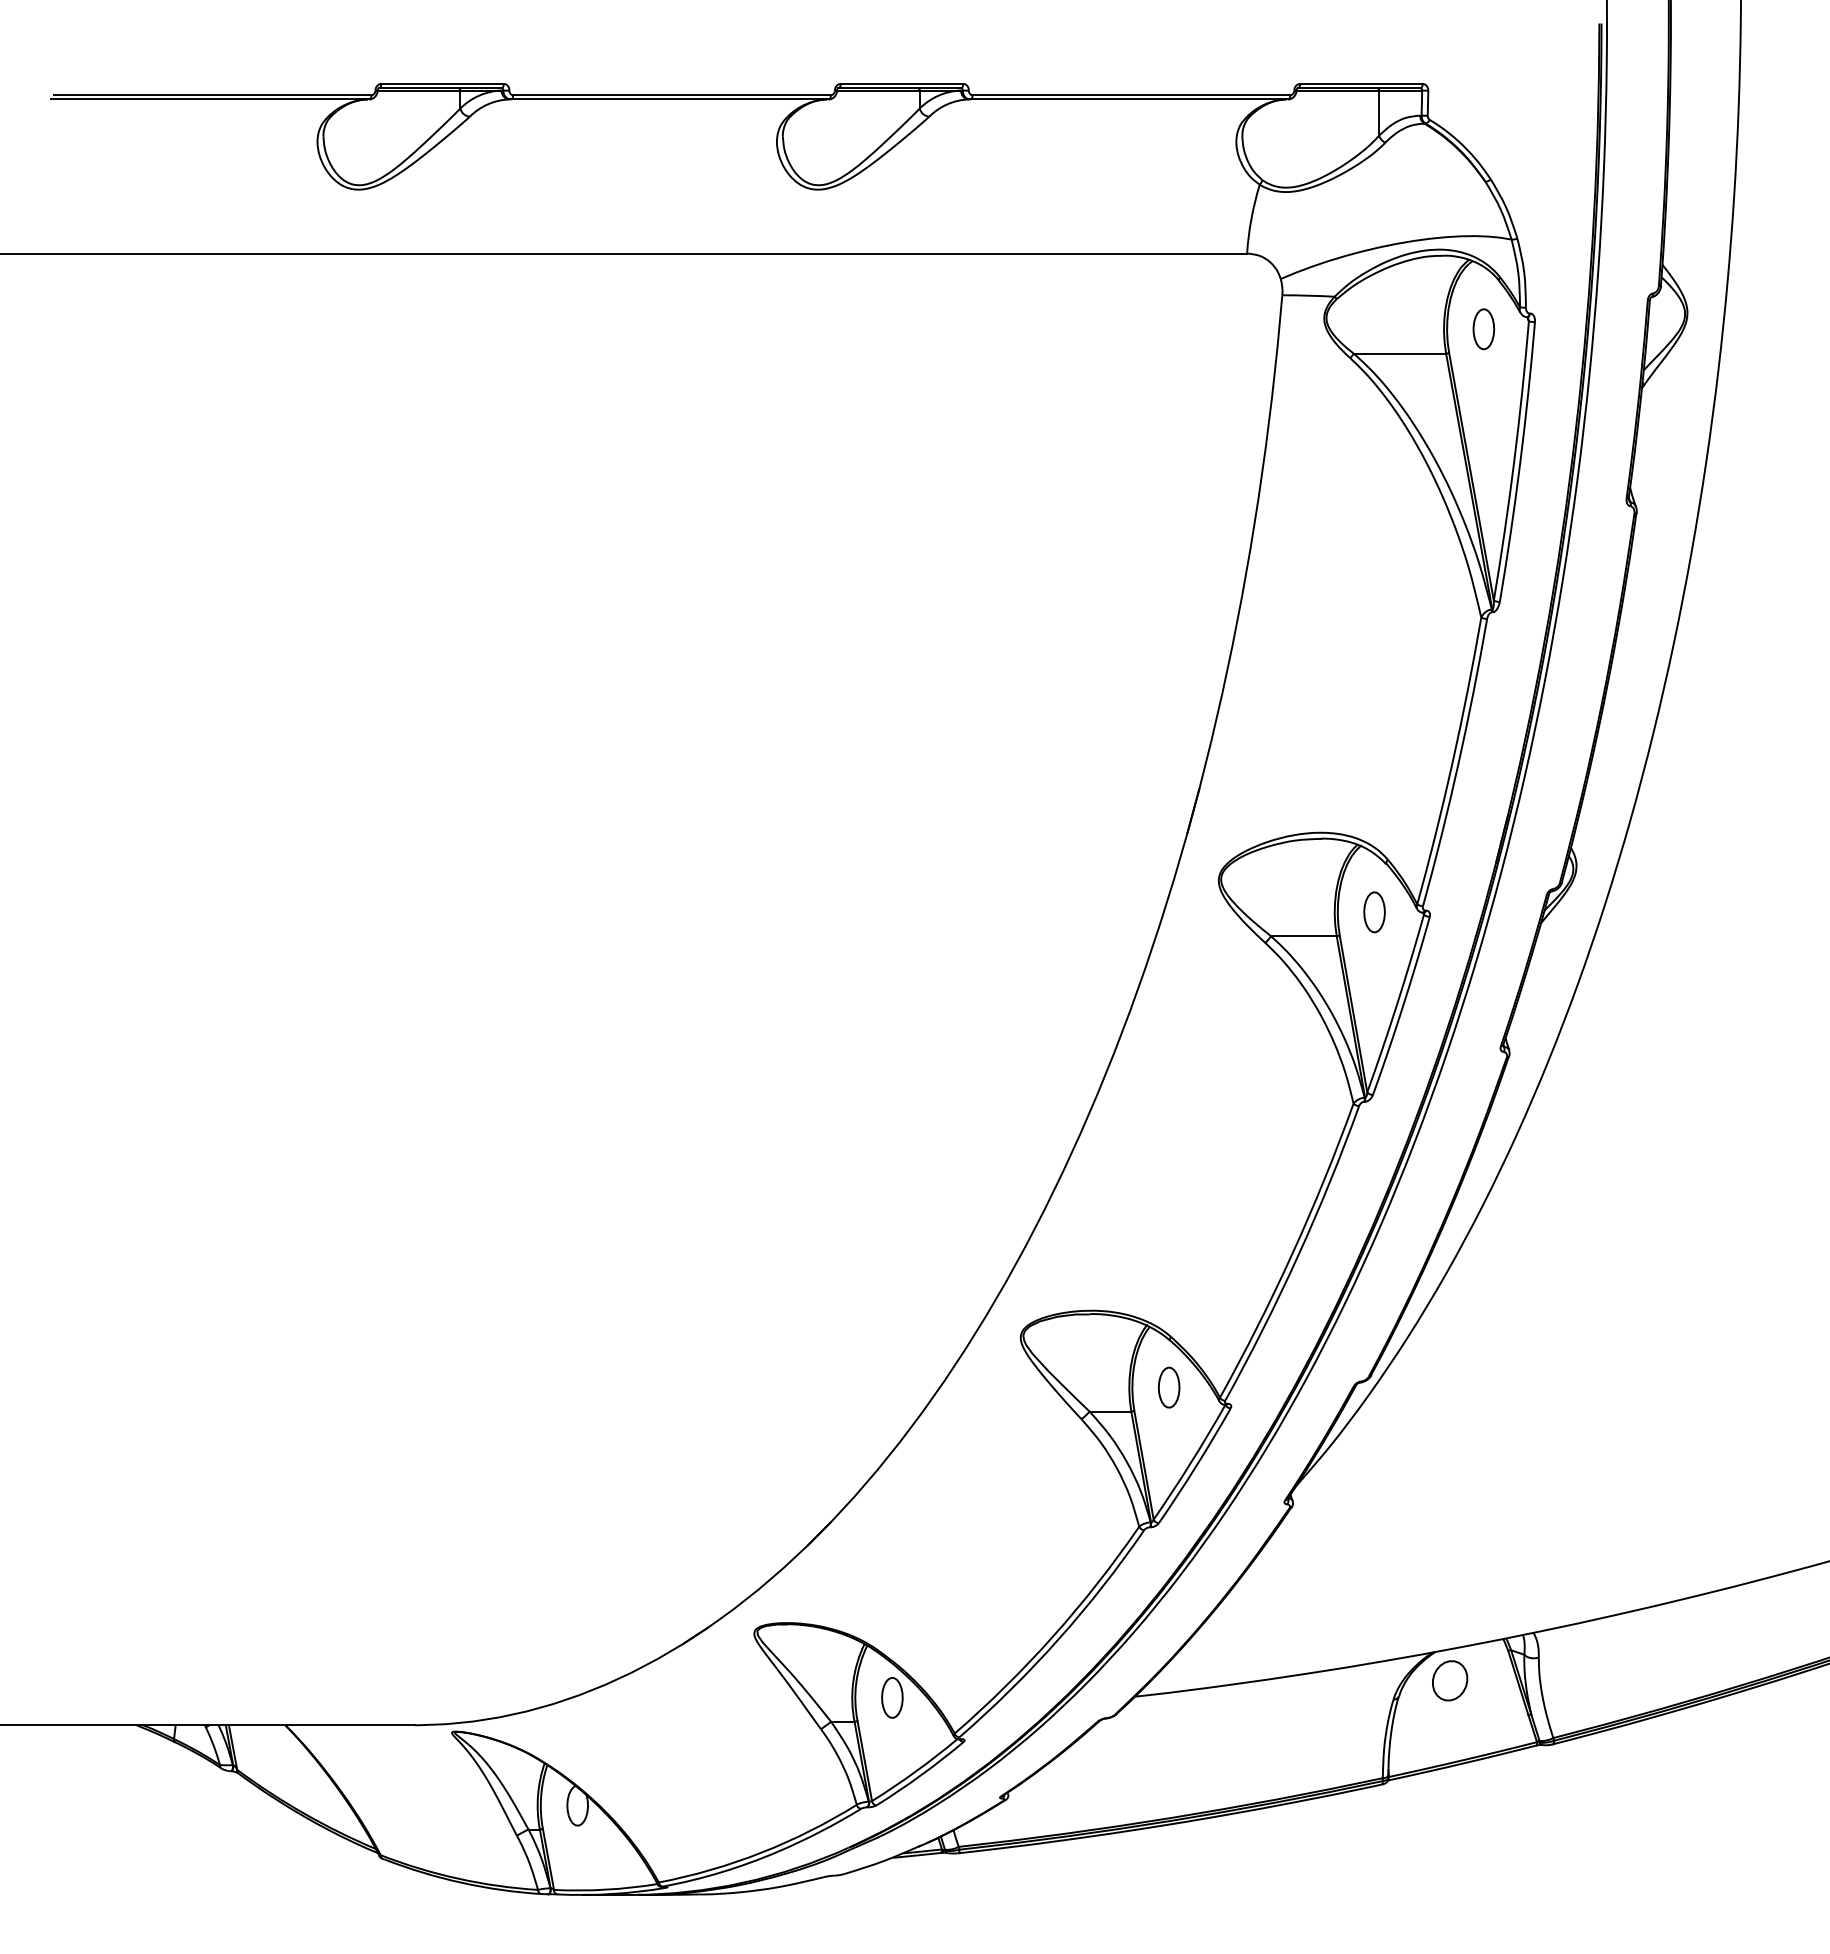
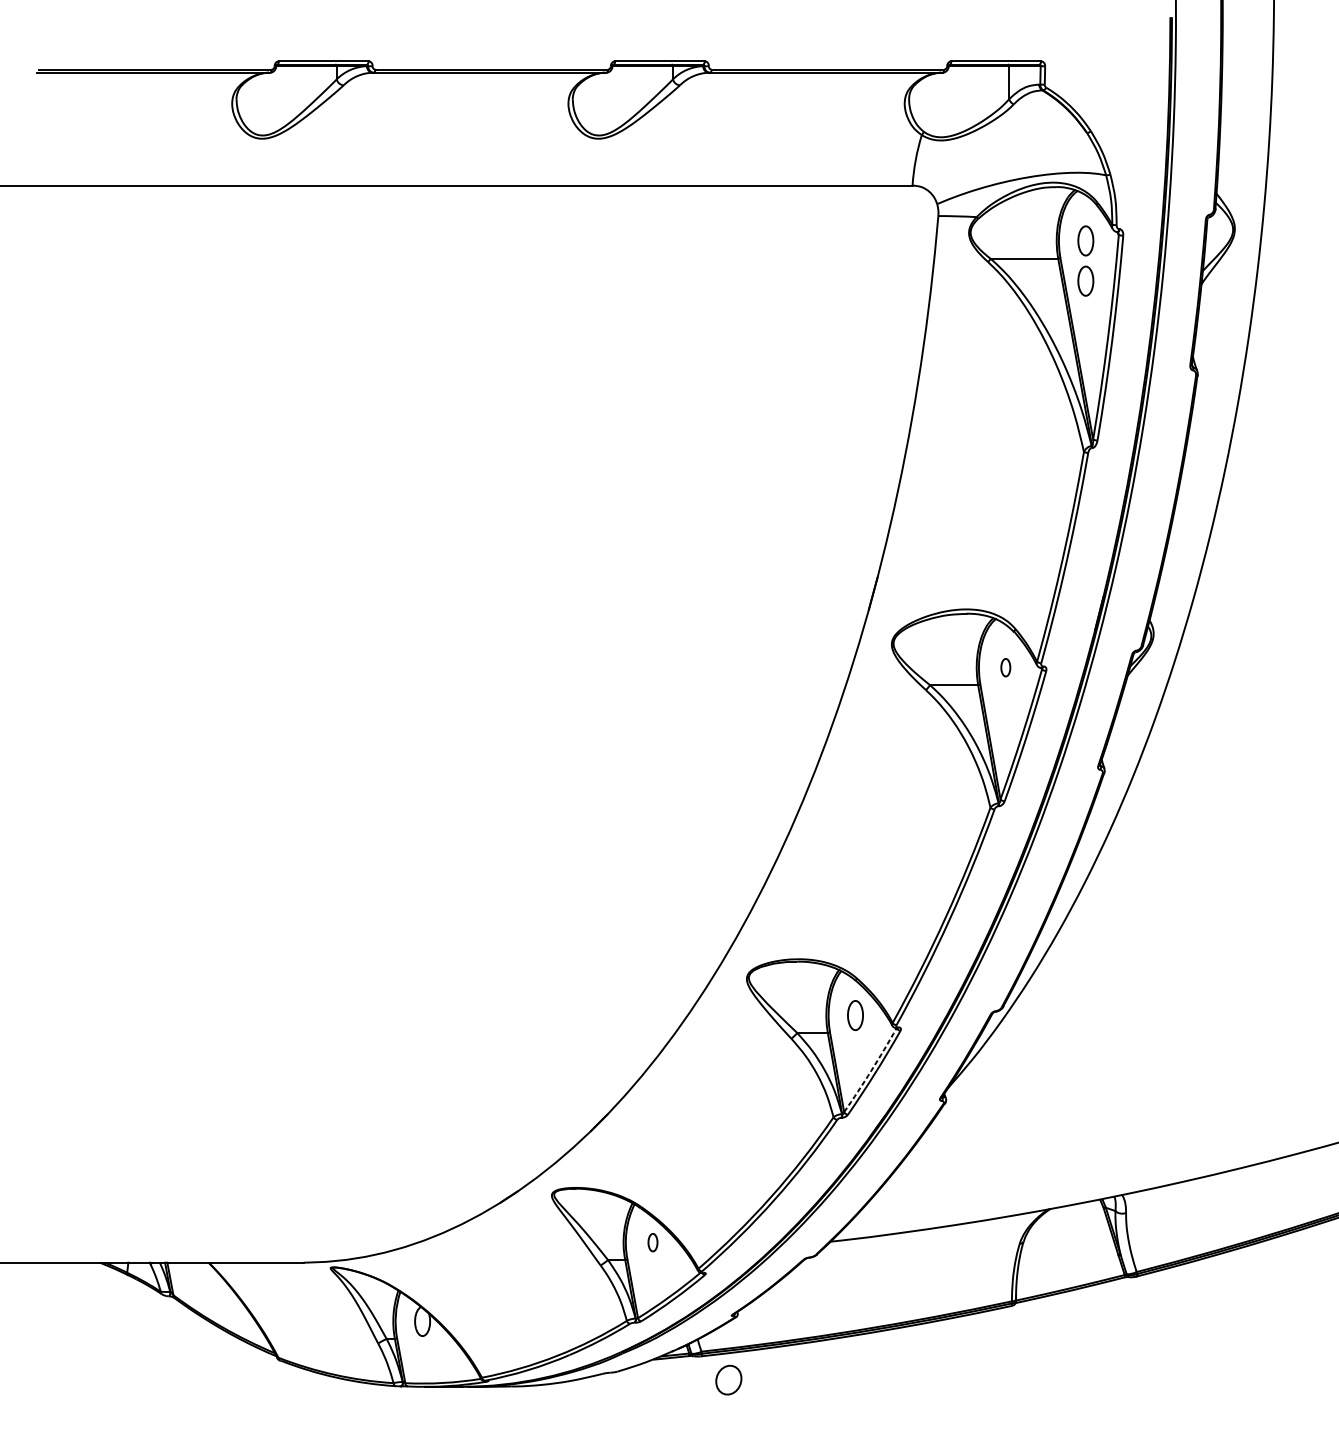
part: (1483, 384) -> (1085, 281), added
part: (1374, 912) -> (1005, 667), size x0.6
arc: (1190, 1463) -> (871, 1071), solid -> dashed
part: (1450, 1680) -> (729, 1379), moved
part: (892, 1697) -> (653, 1242), size x0.6

